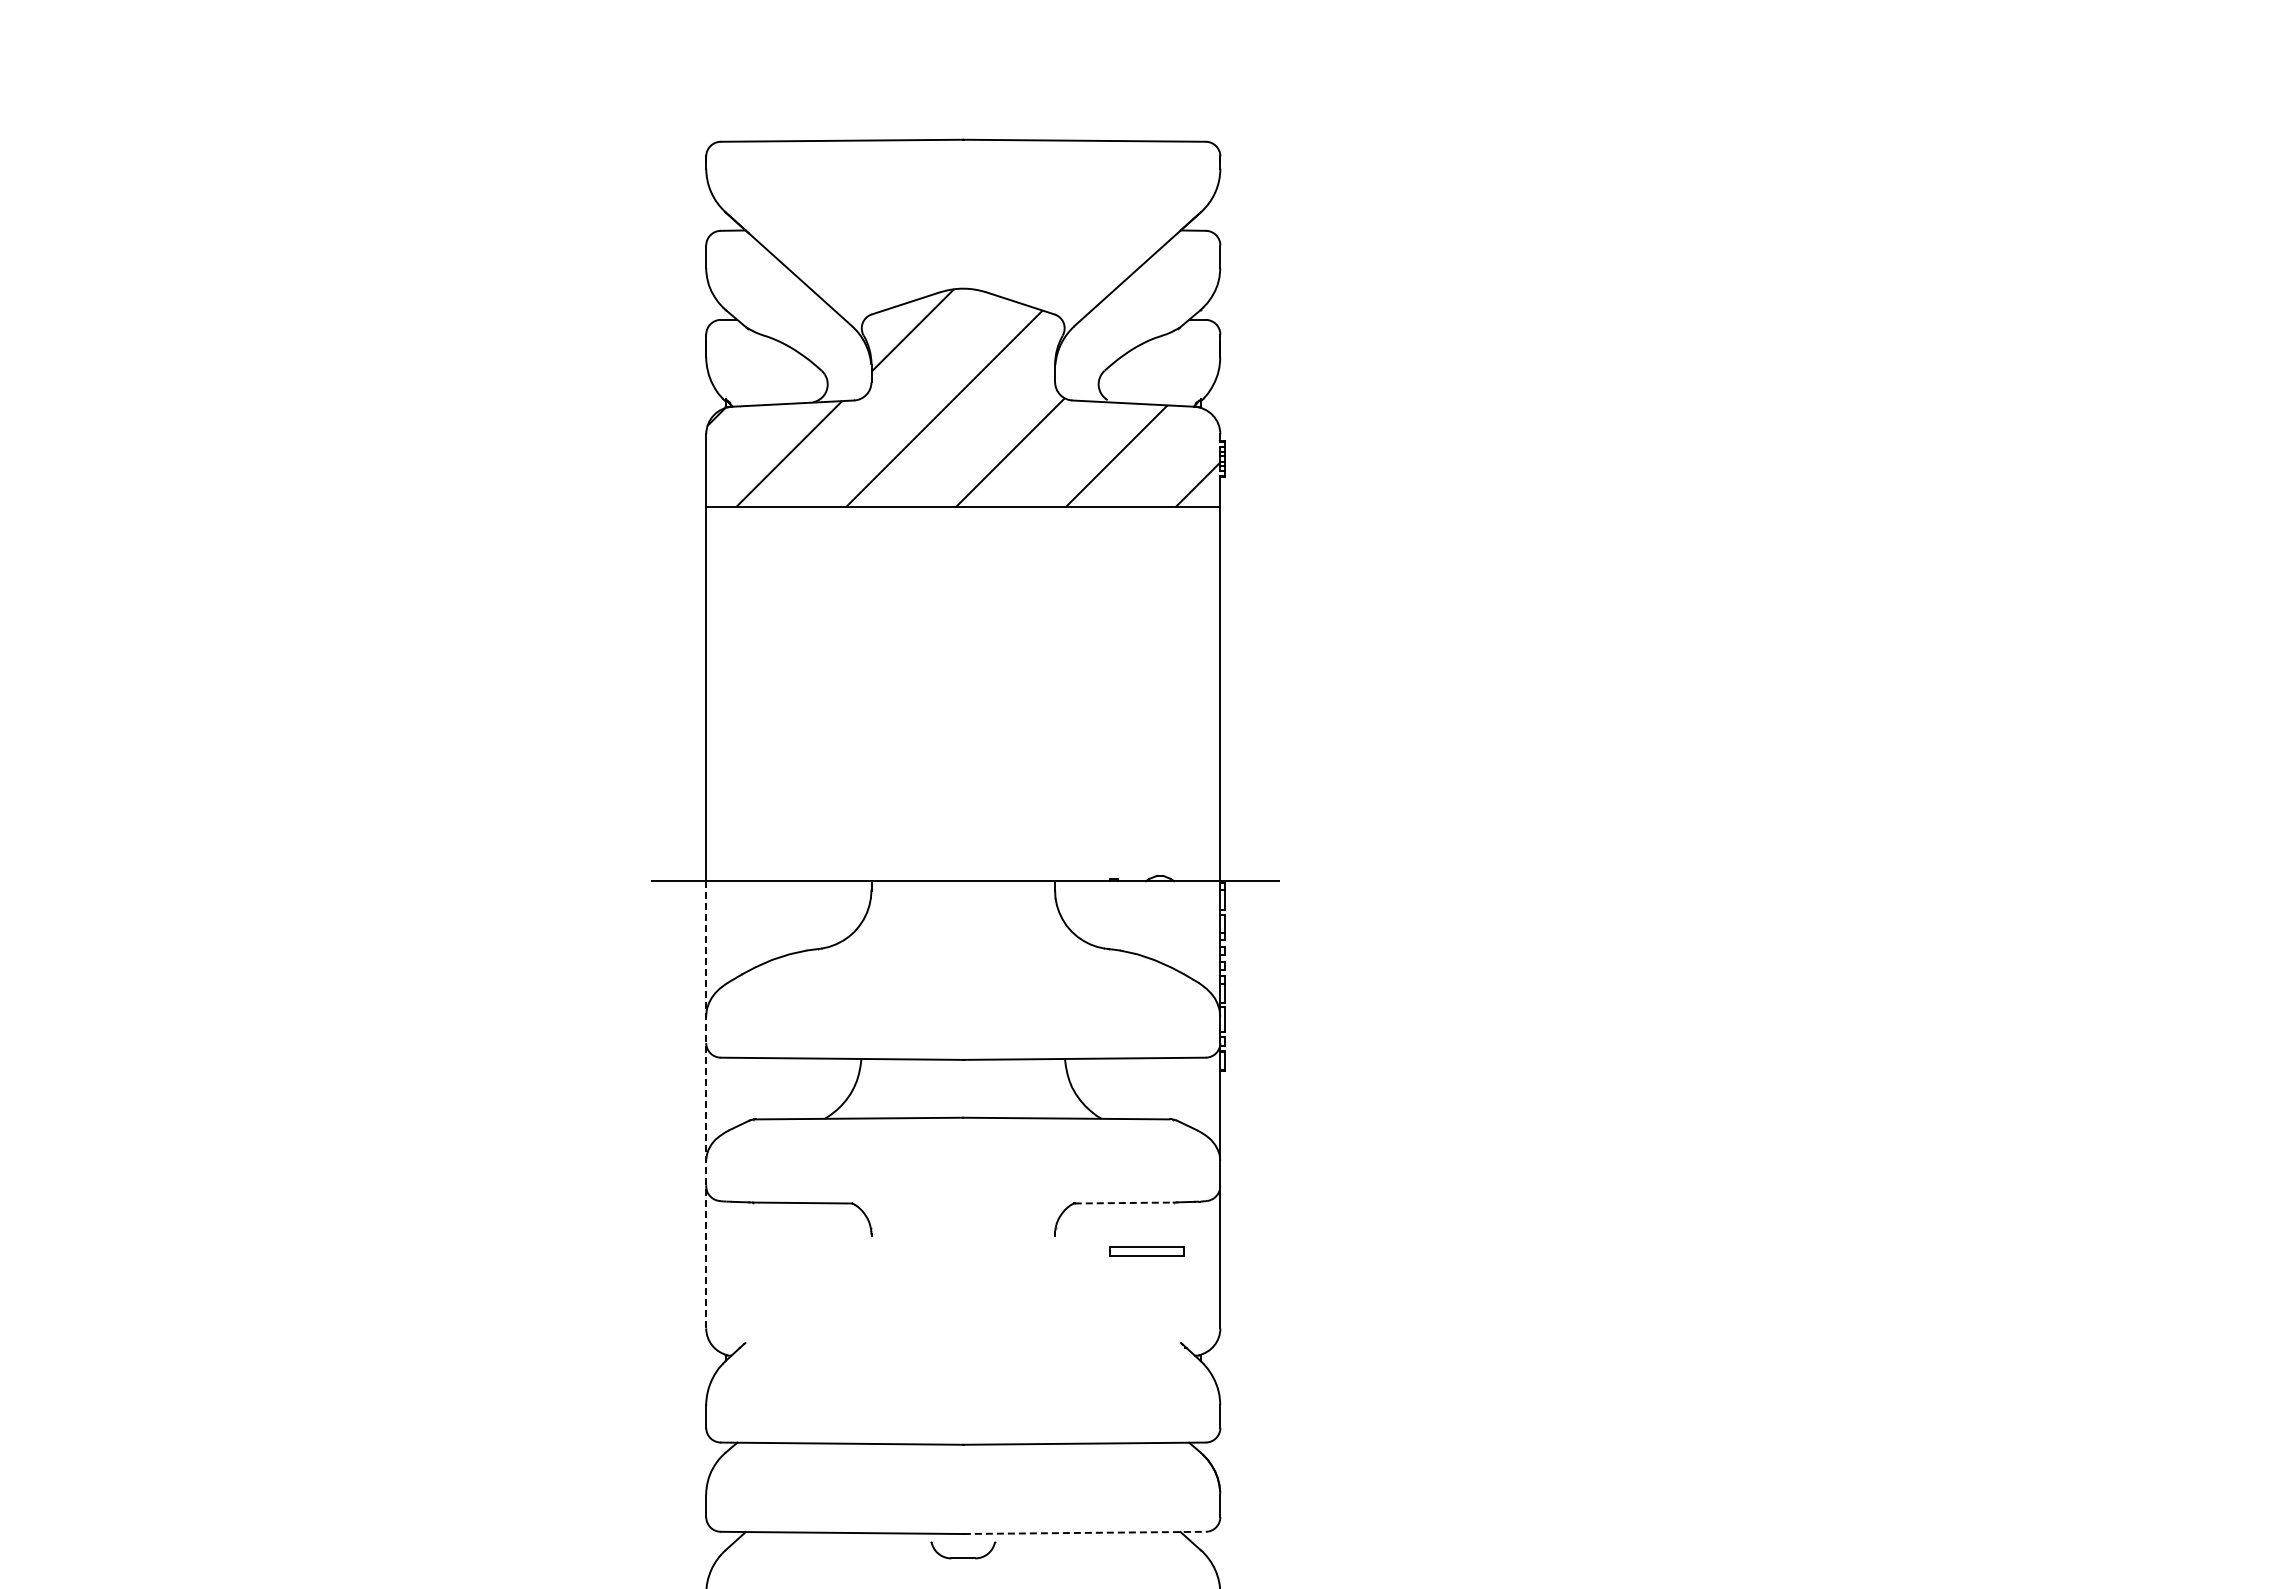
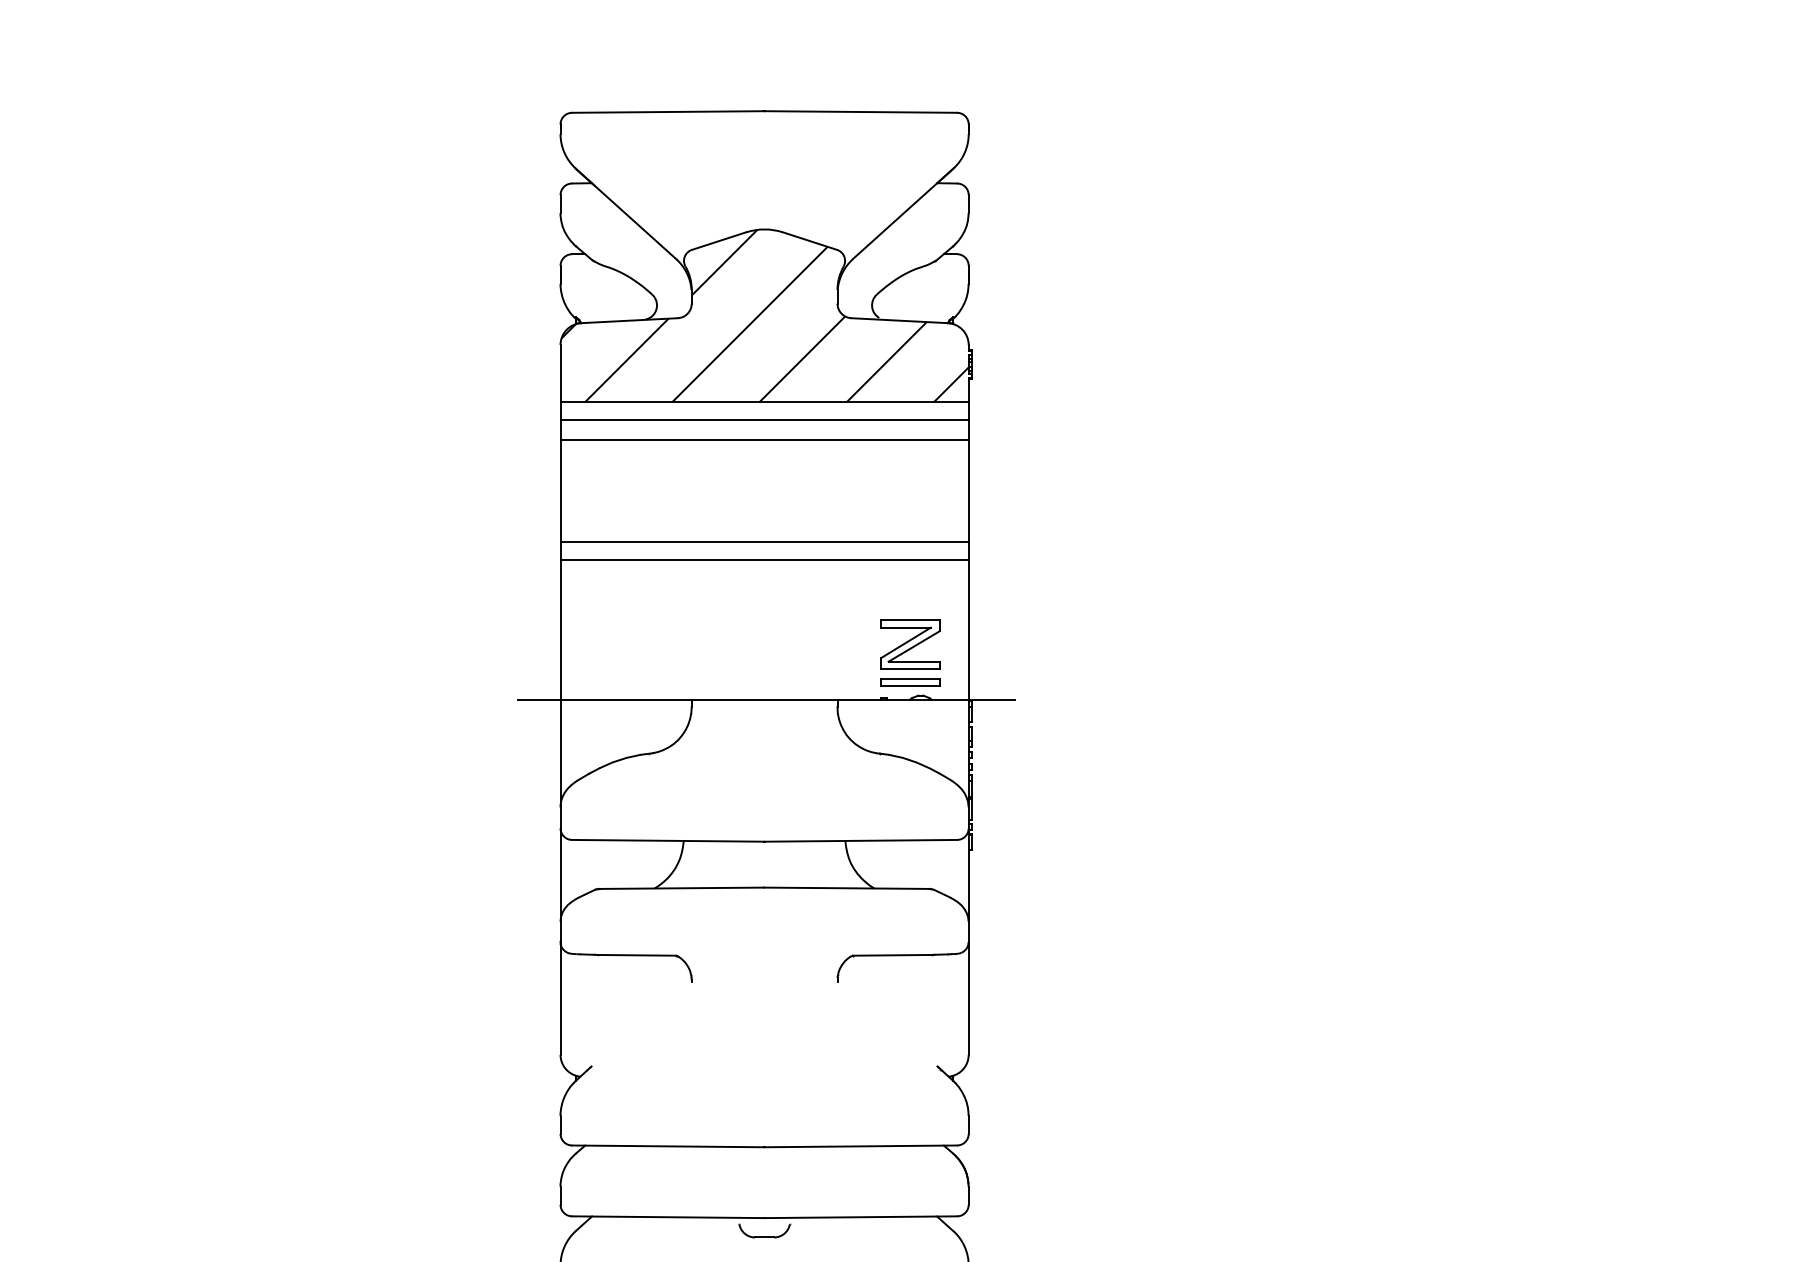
line: (963, 528) -> (764, 419), added
line: (963, 553) -> (764, 439), added
line: (963, 682) -> (764, 542), added
line: (963, 704) -> (764, 559), added
part: (1146, 811) -> (910, 644), added
line: (706, 1104) -> (560, 877), dashed -> solid
line: (1124, 1203) -> (892, 955), dashed -> solid
part: (1146, 1251) -> (910, 682), moved
line: (1084, 1532) -> (860, 1216), dashed -> solid

